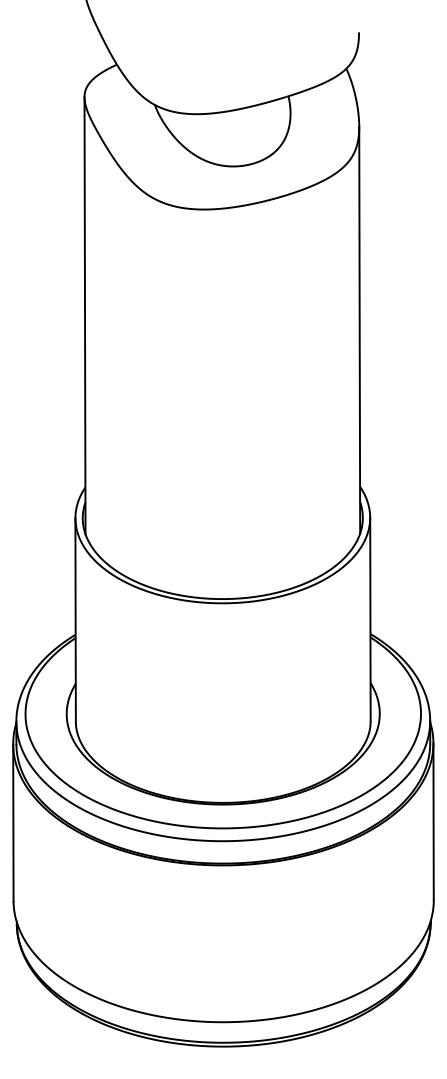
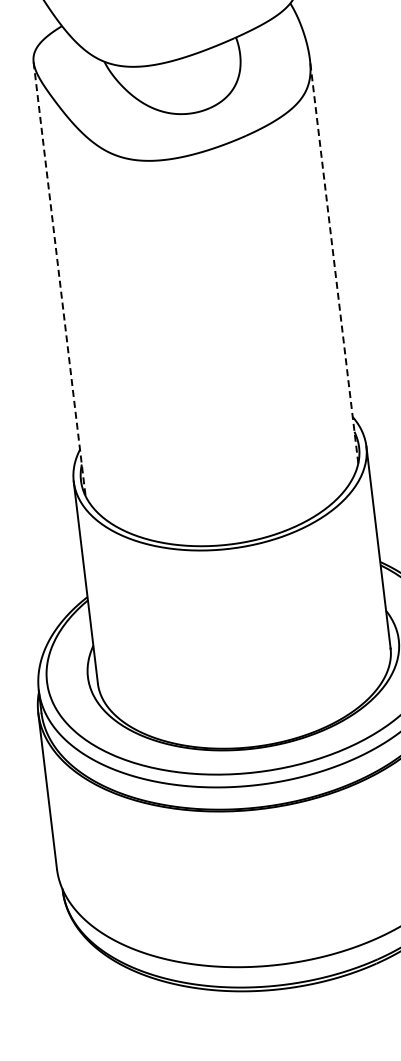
line: (85, 315) -> (60, 278), solid -> dashed
line: (359, 329) -> (333, 260), solid -> dashed

